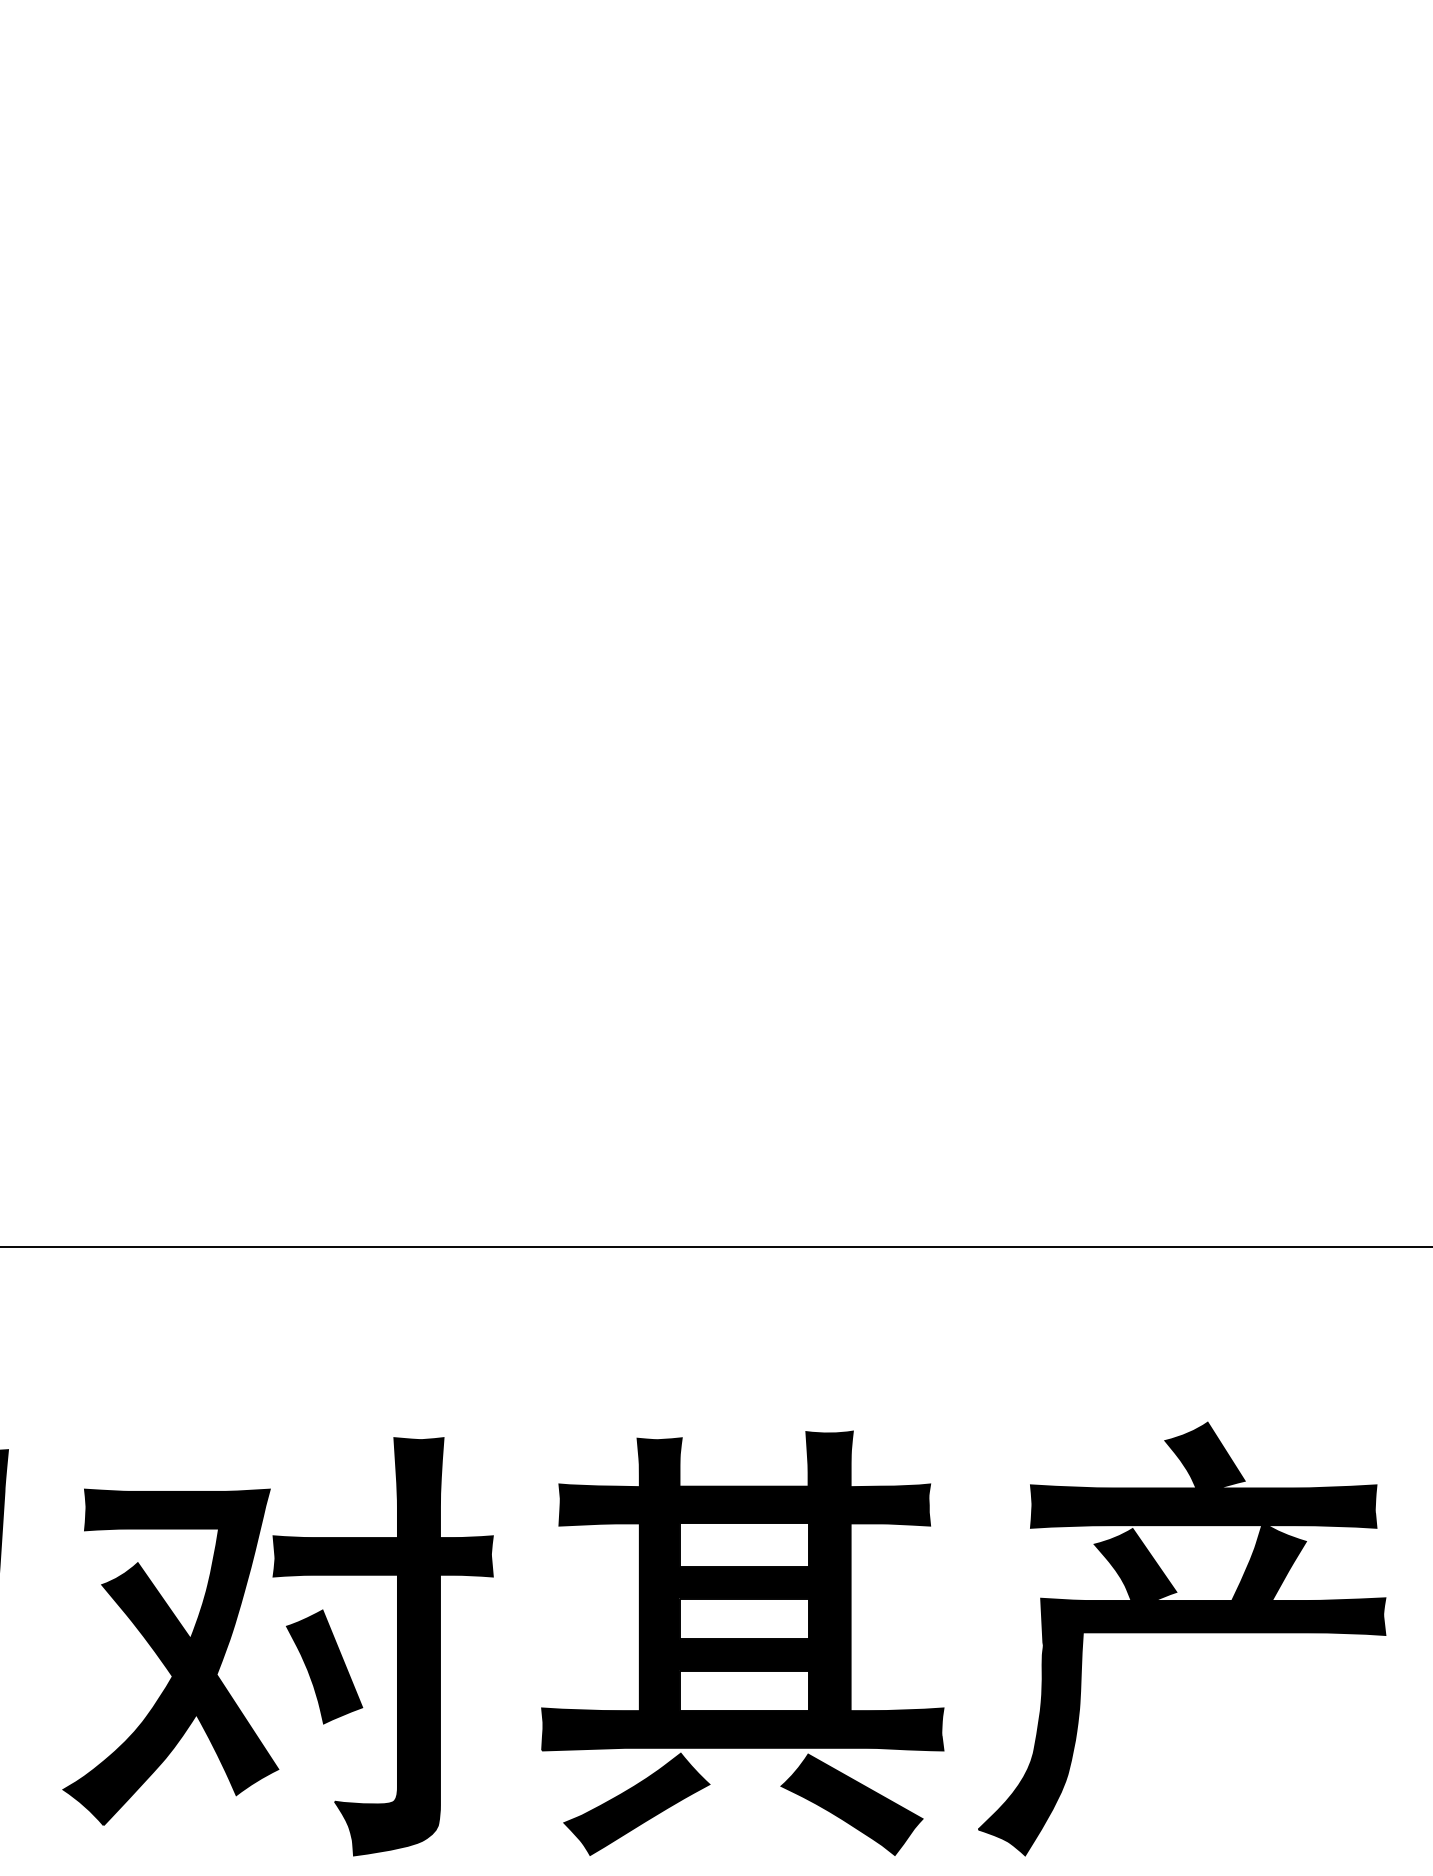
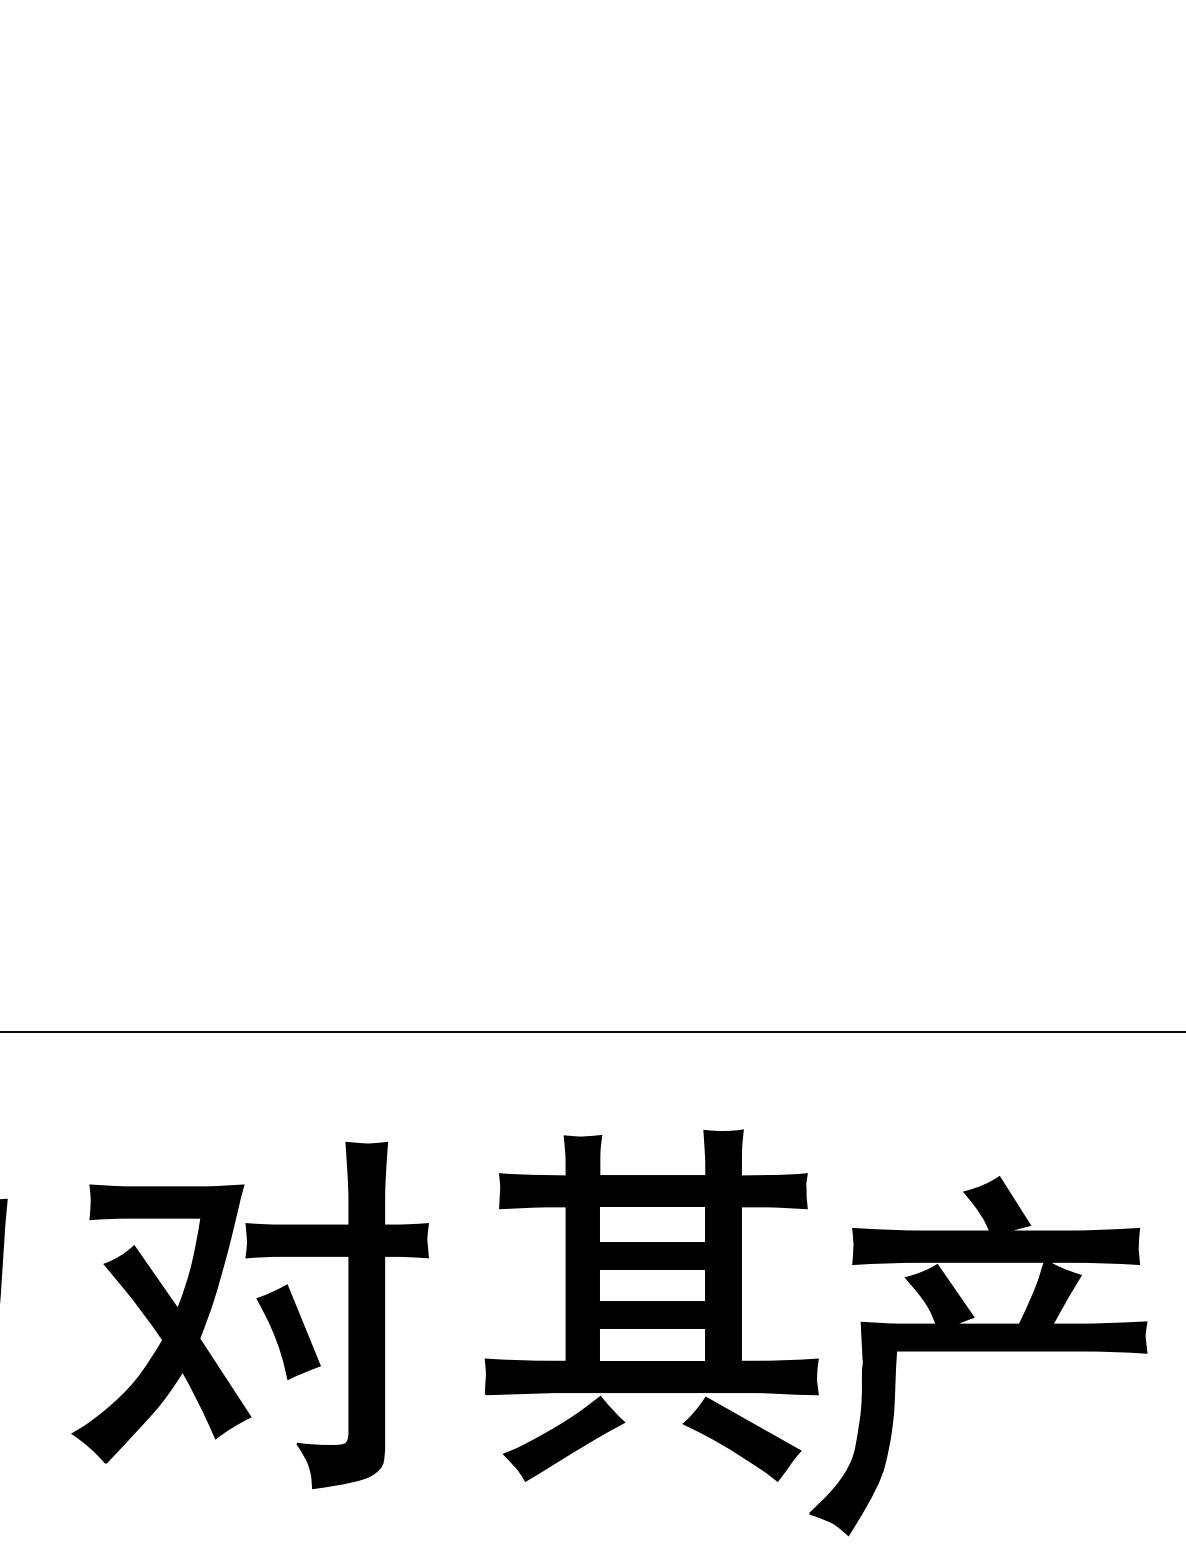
part: (291, 1638) -> (261, 1308), moved
part: (742, 1643) -> (651, 1305), moved

